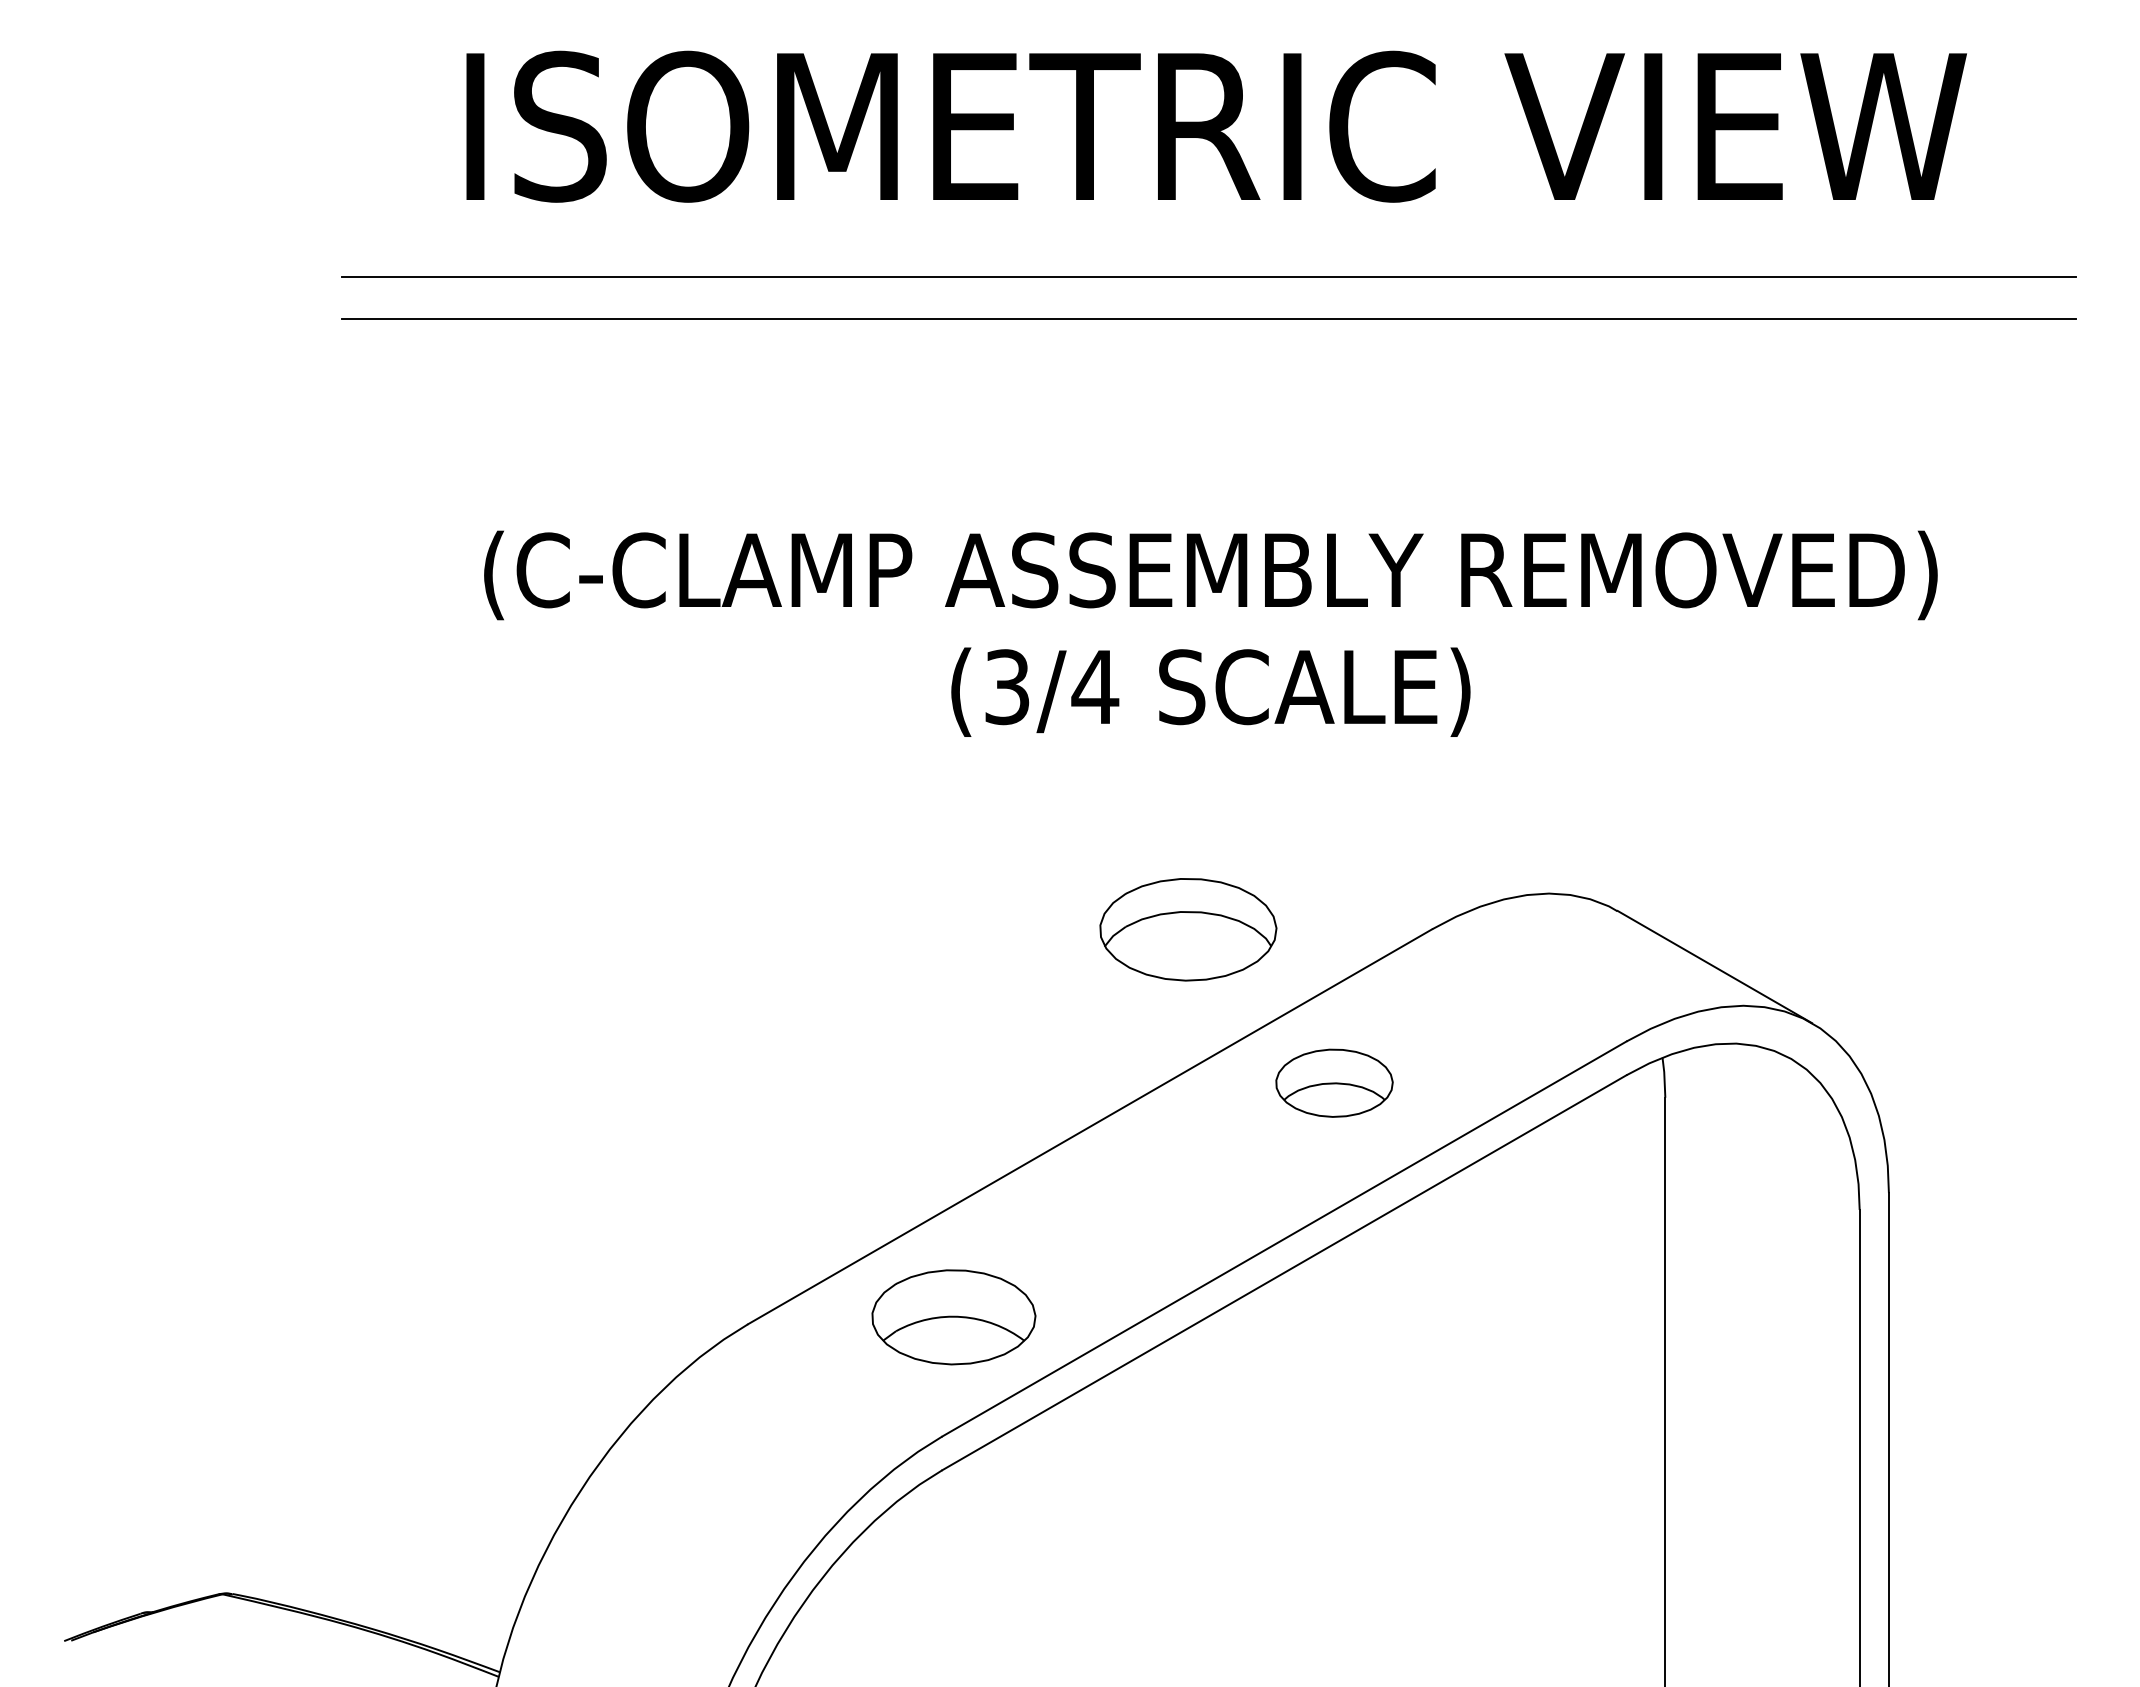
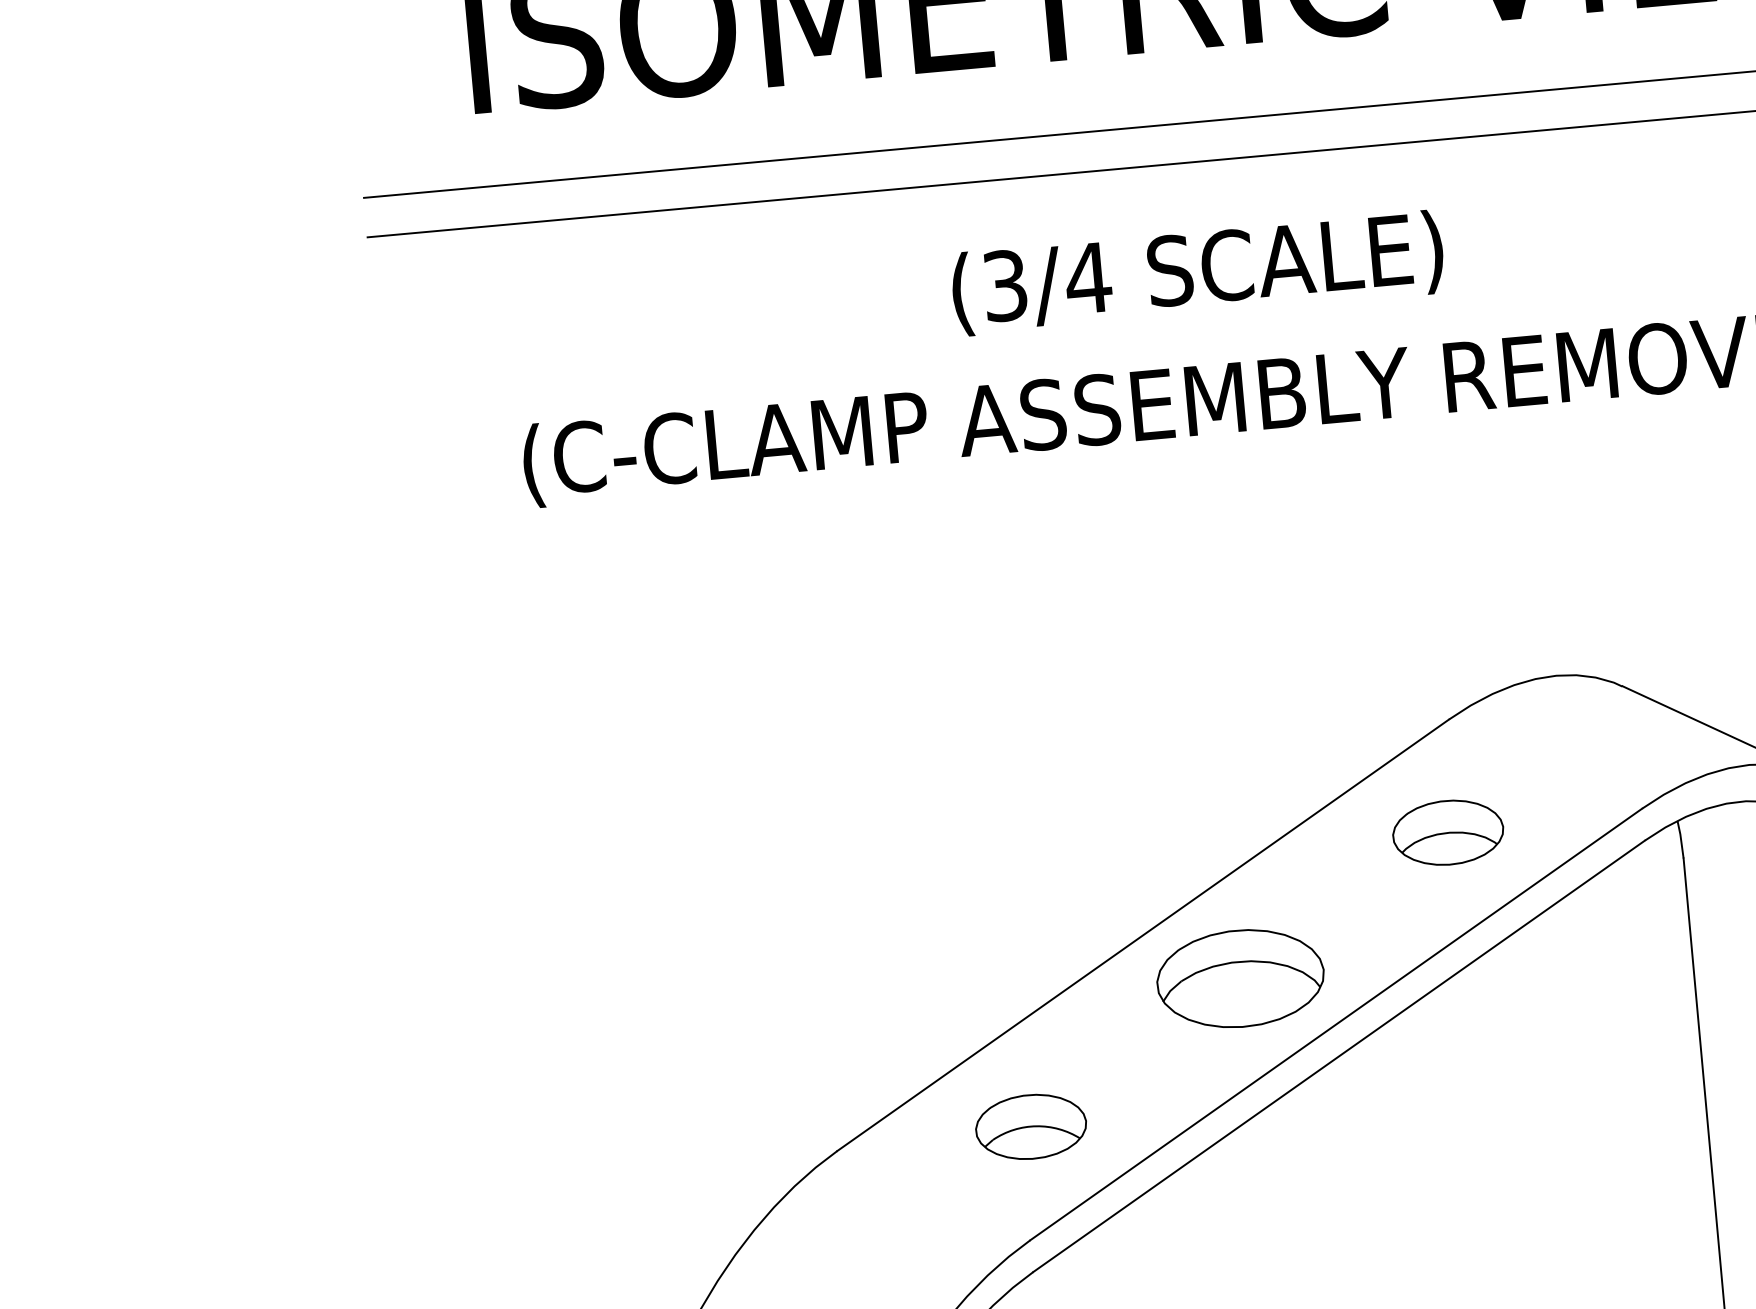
text: (1210, 691) -> (1197, 272), moved
part: (1188, 929) -> (1240, 978), moved
part: (1334, 1082) -> (1448, 832), moved
part: (954, 1317) -> (1031, 1126), size x0.71

